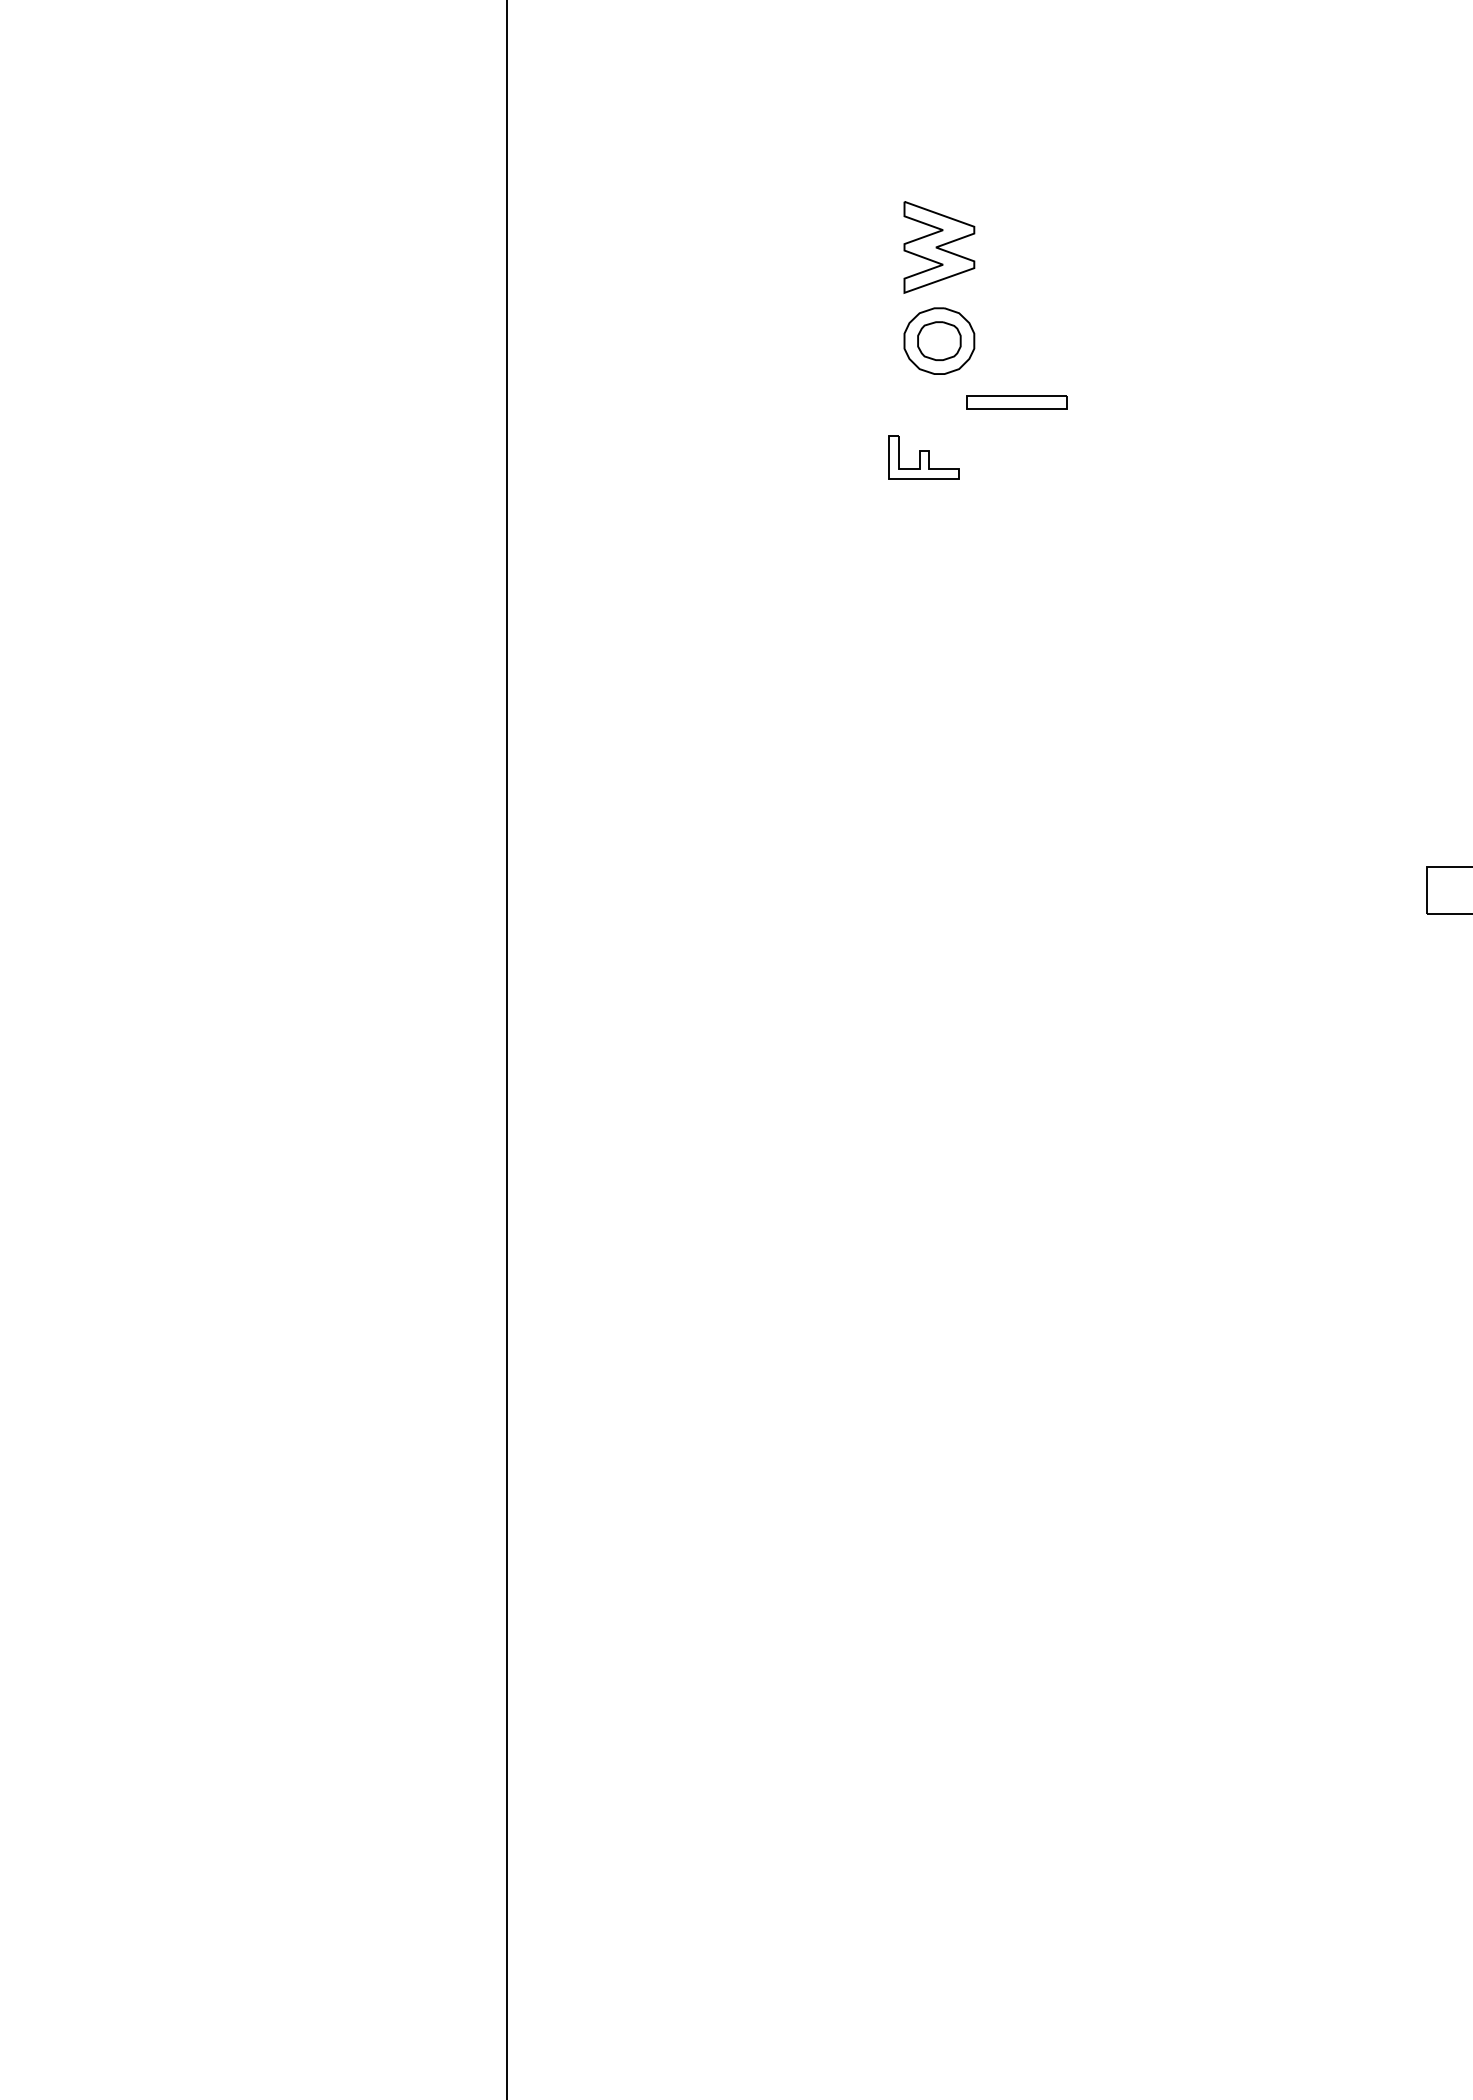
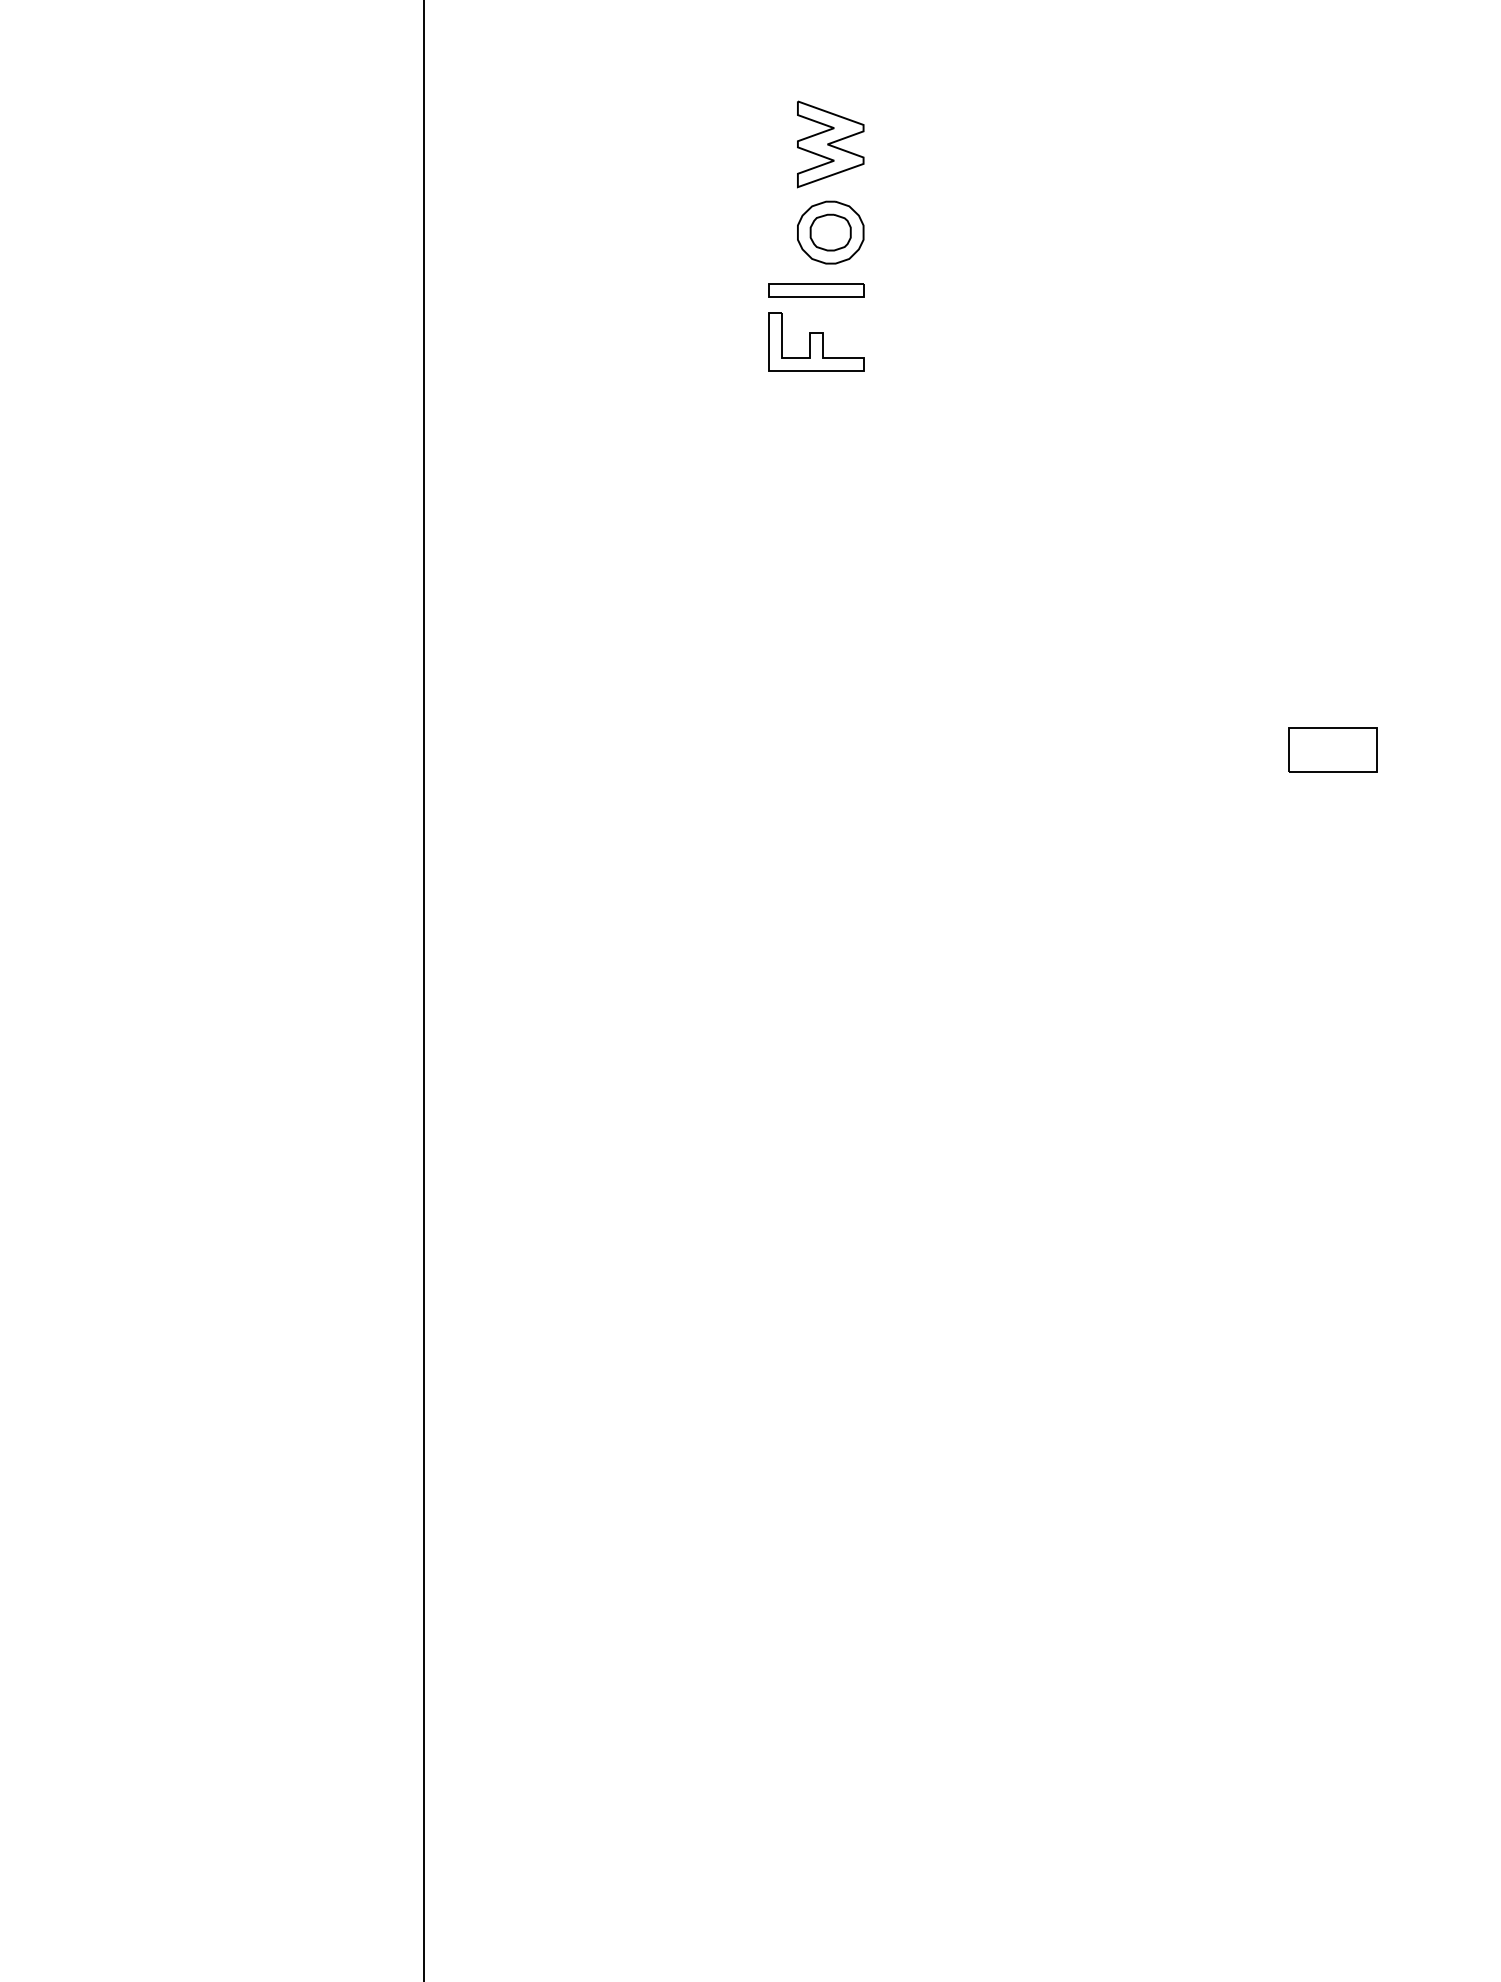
part: (1016, 402) -> (816, 290), moved
part: (924, 456) -> (816, 341), size x1.43

